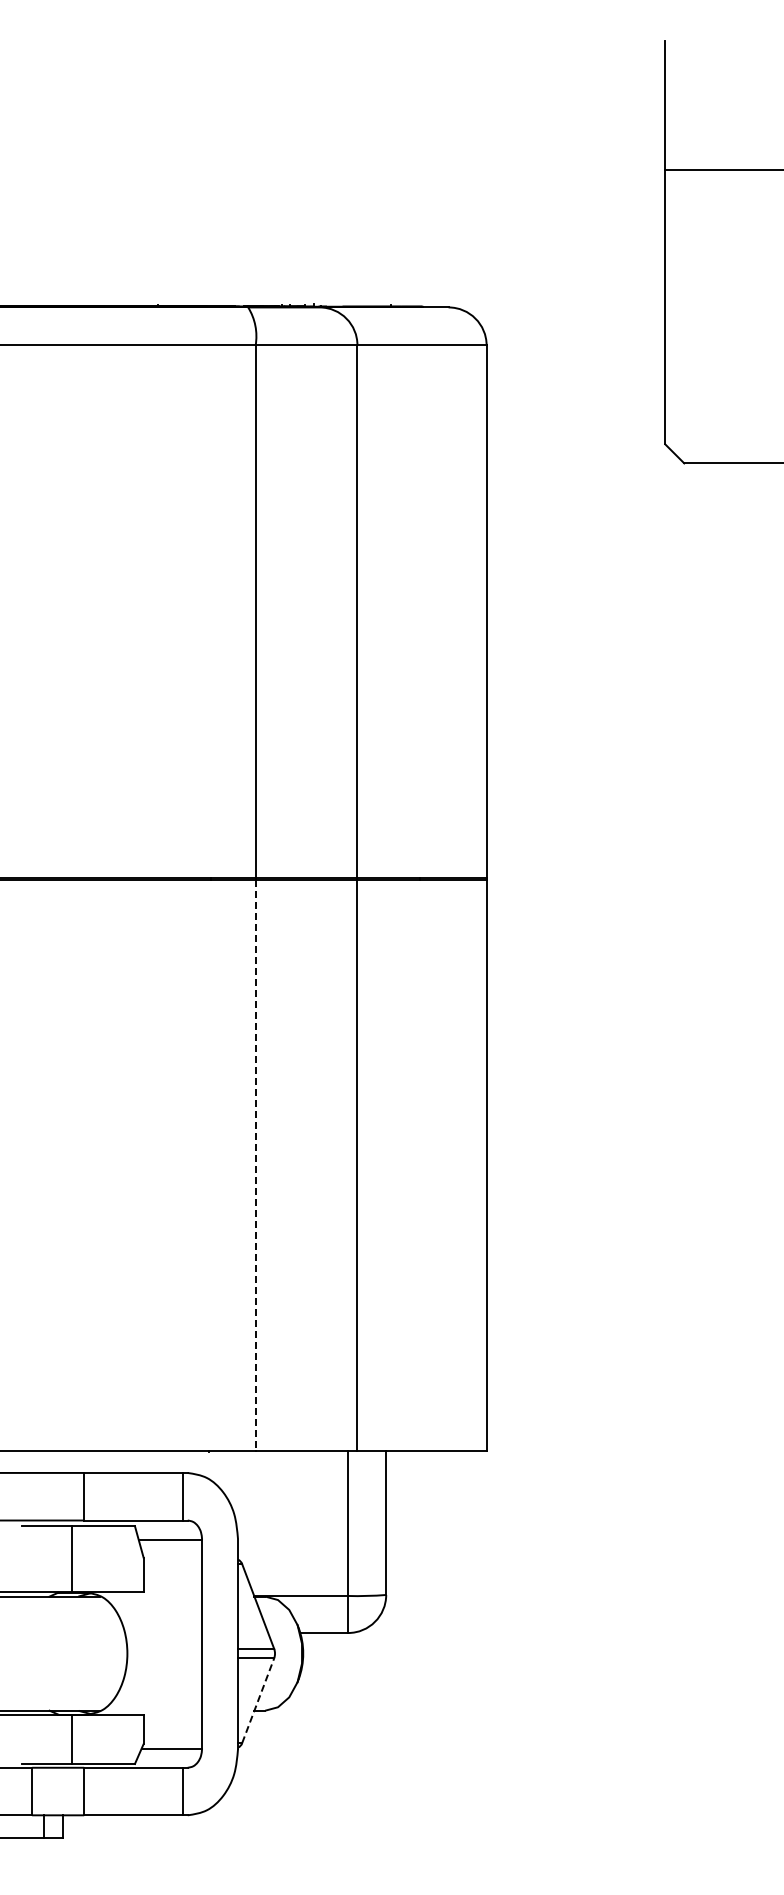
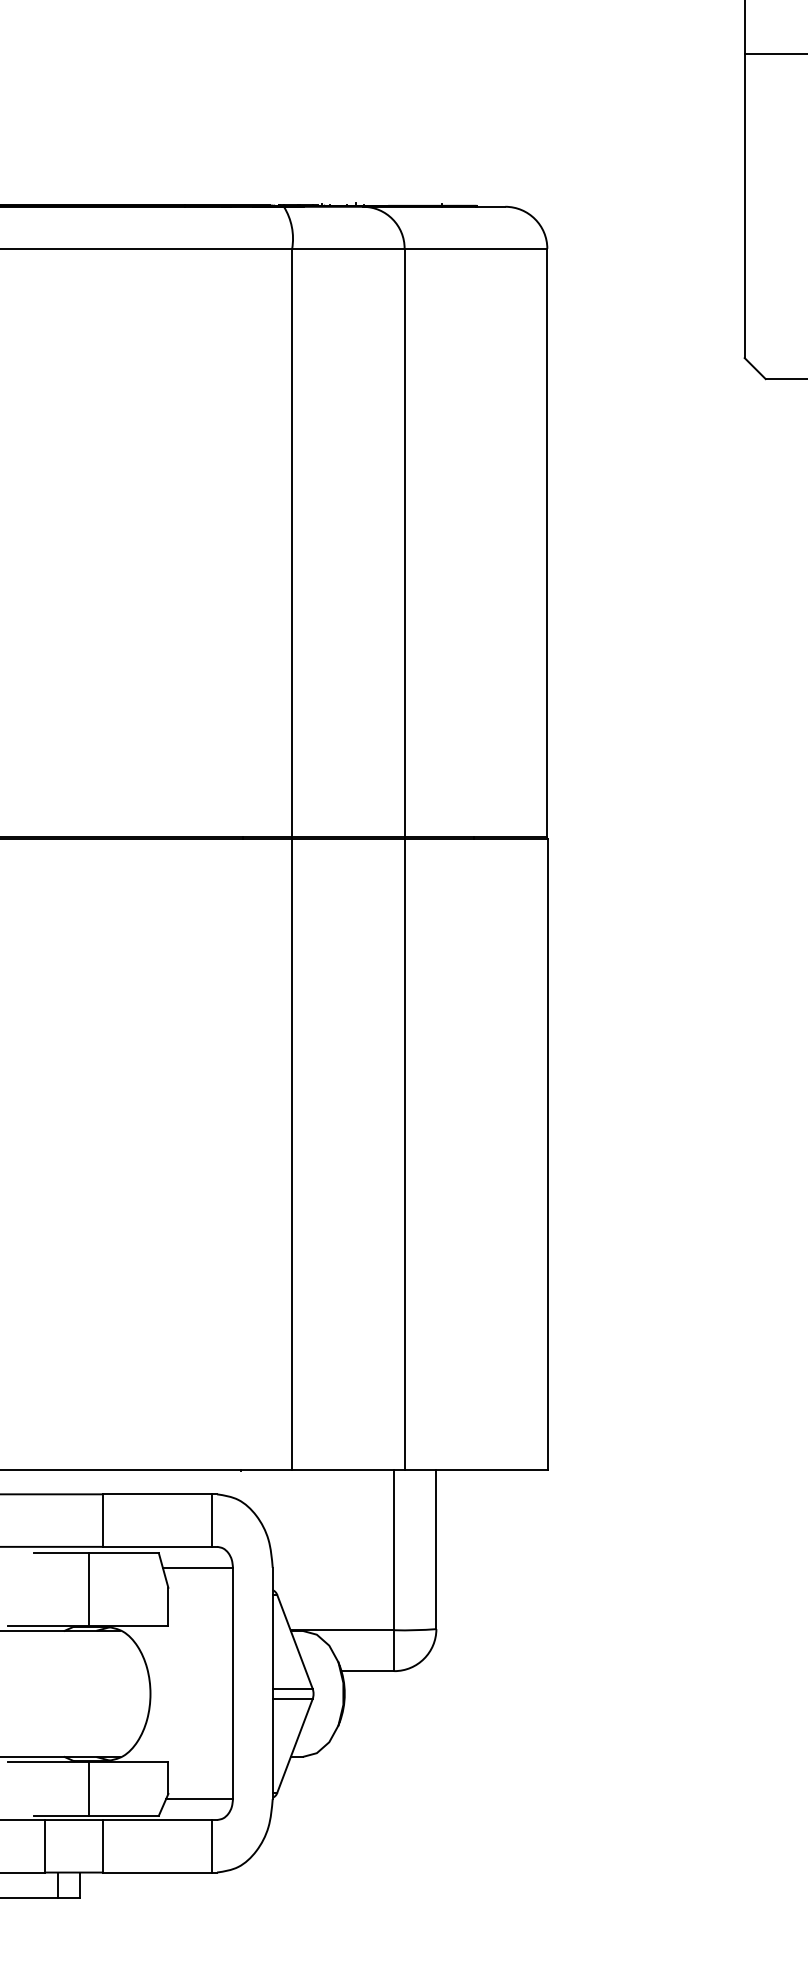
line: (255, 1165) -> (292, 1154), dashed -> solid
line: (258, 1700) -> (295, 1745), dashed -> solid

